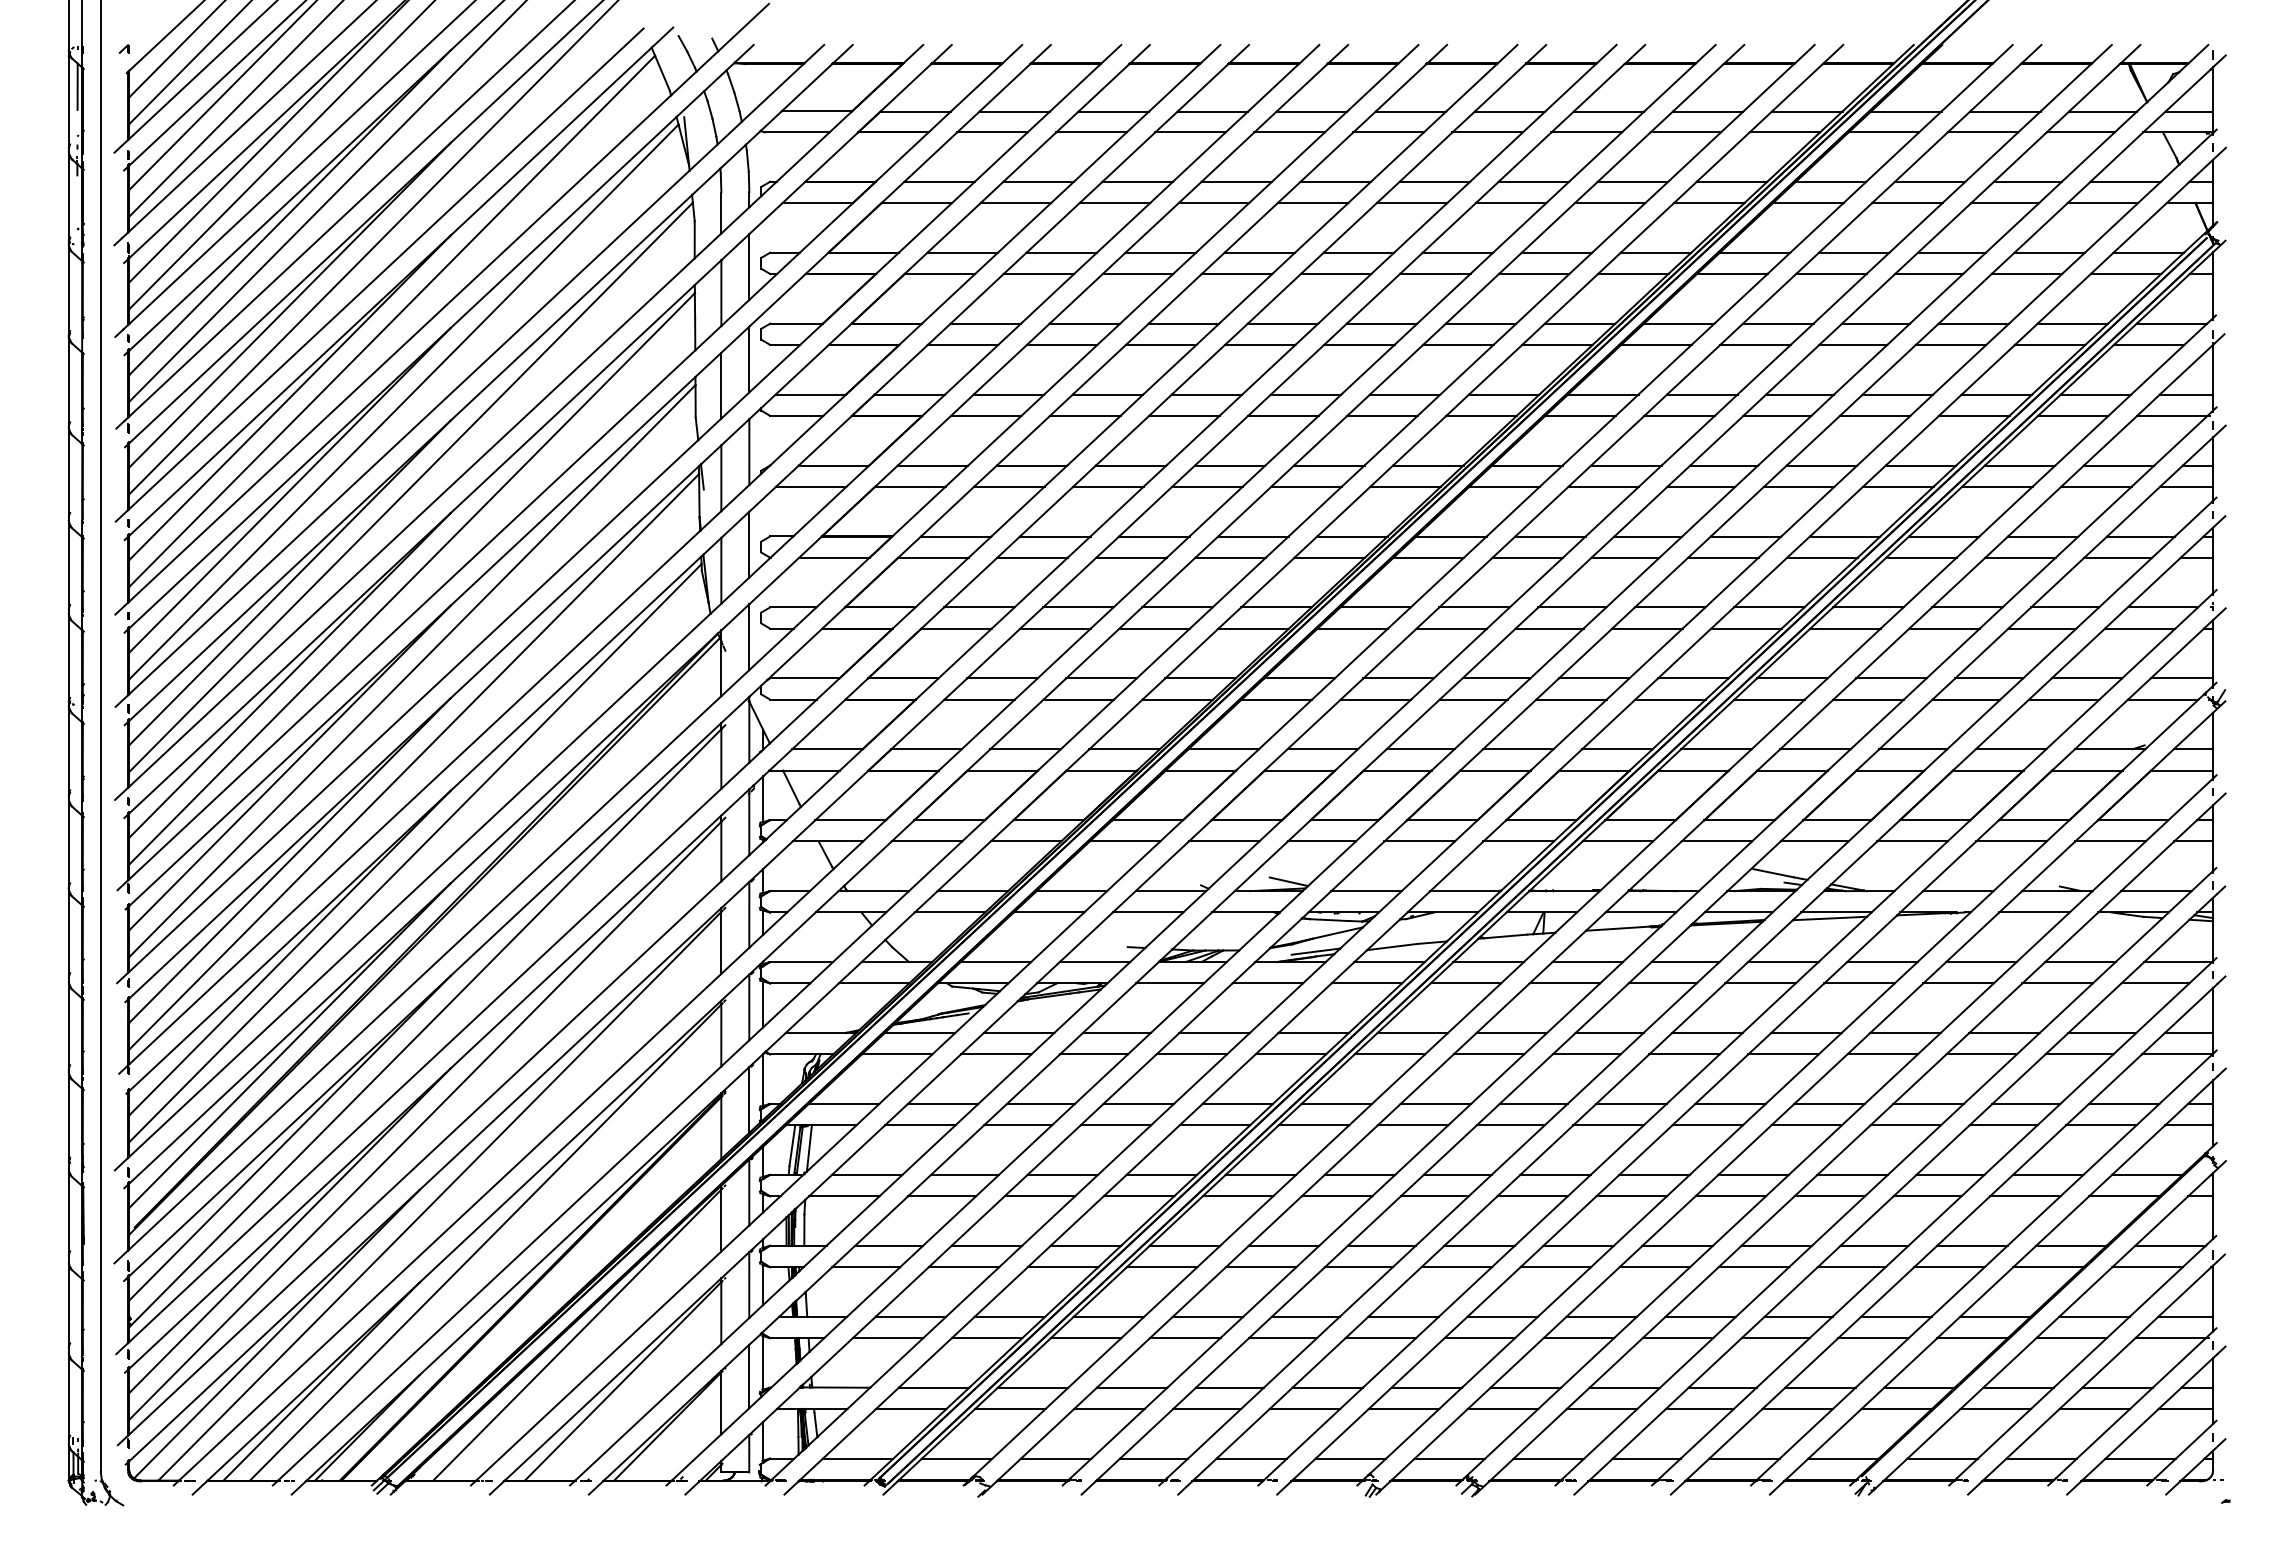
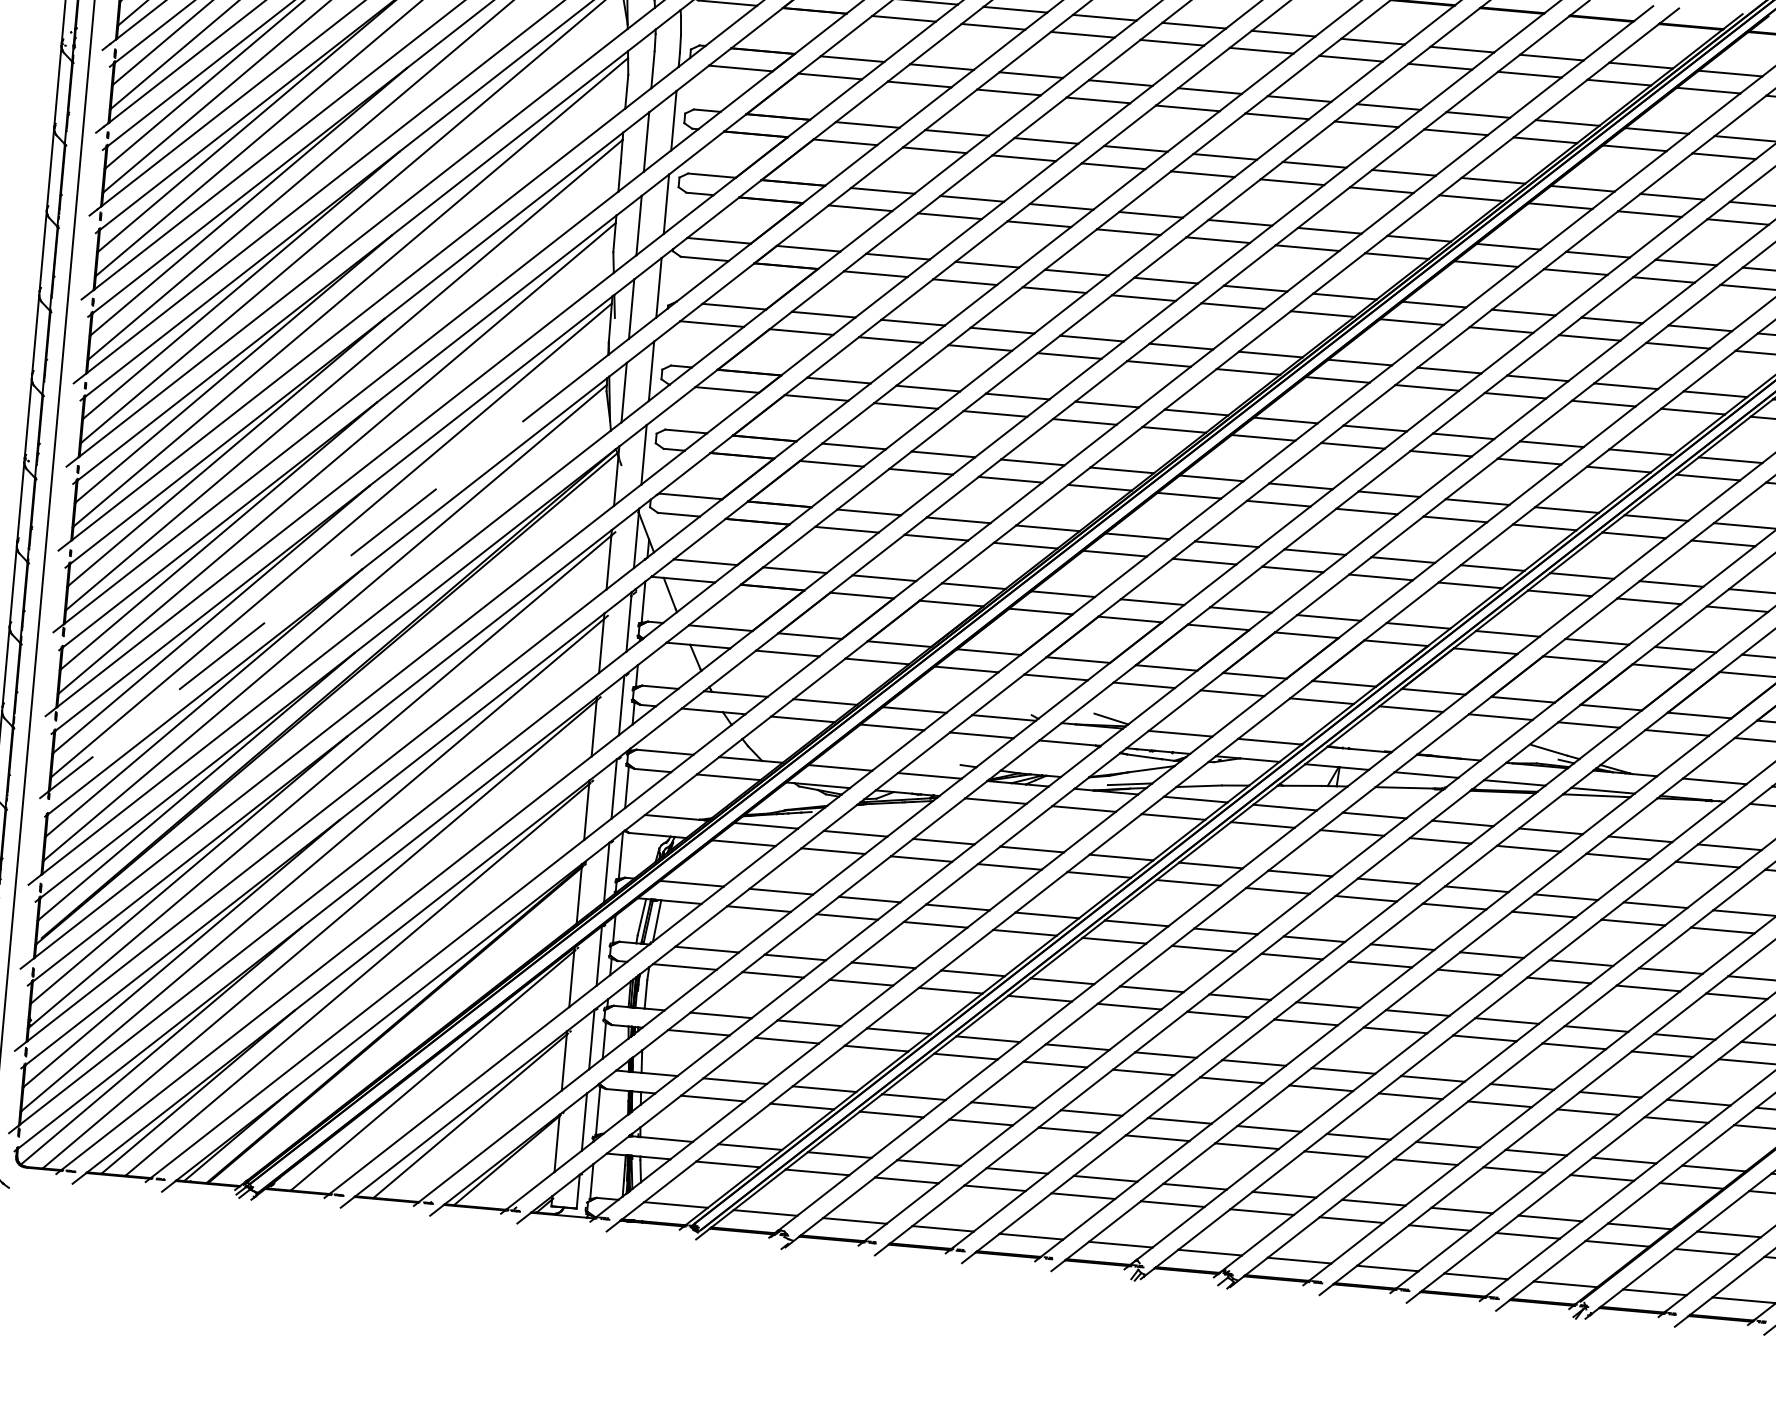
line: (414, 797) -> (328, 572), solid -> dashed

